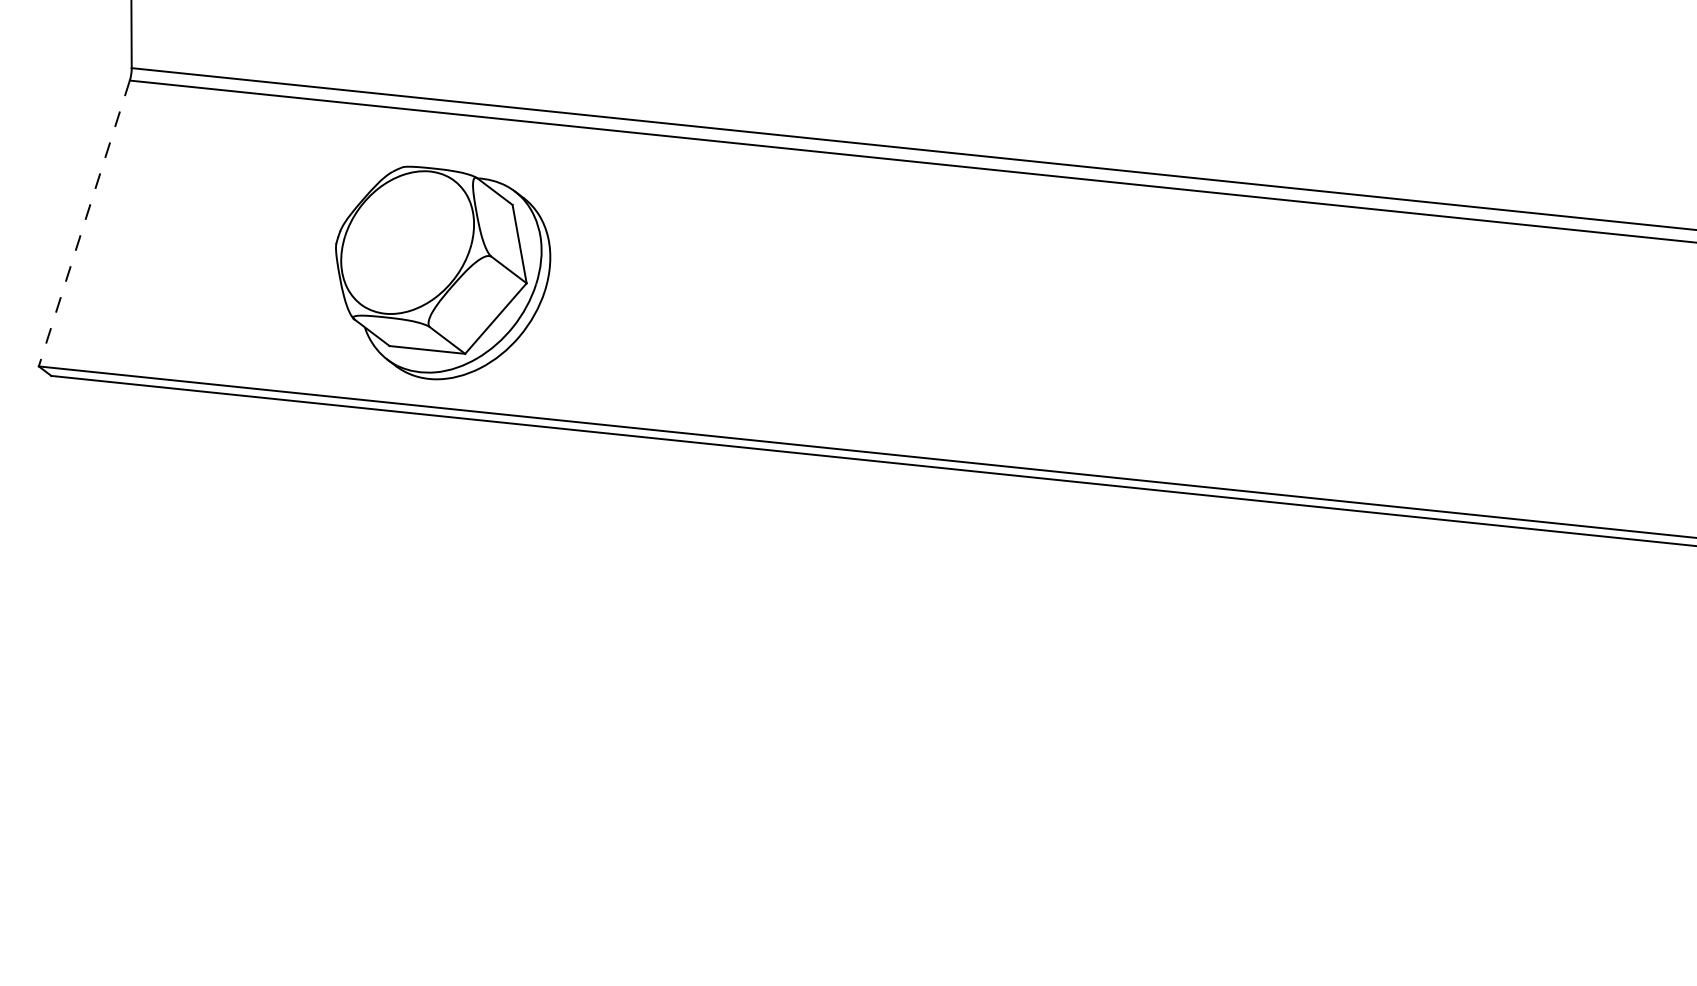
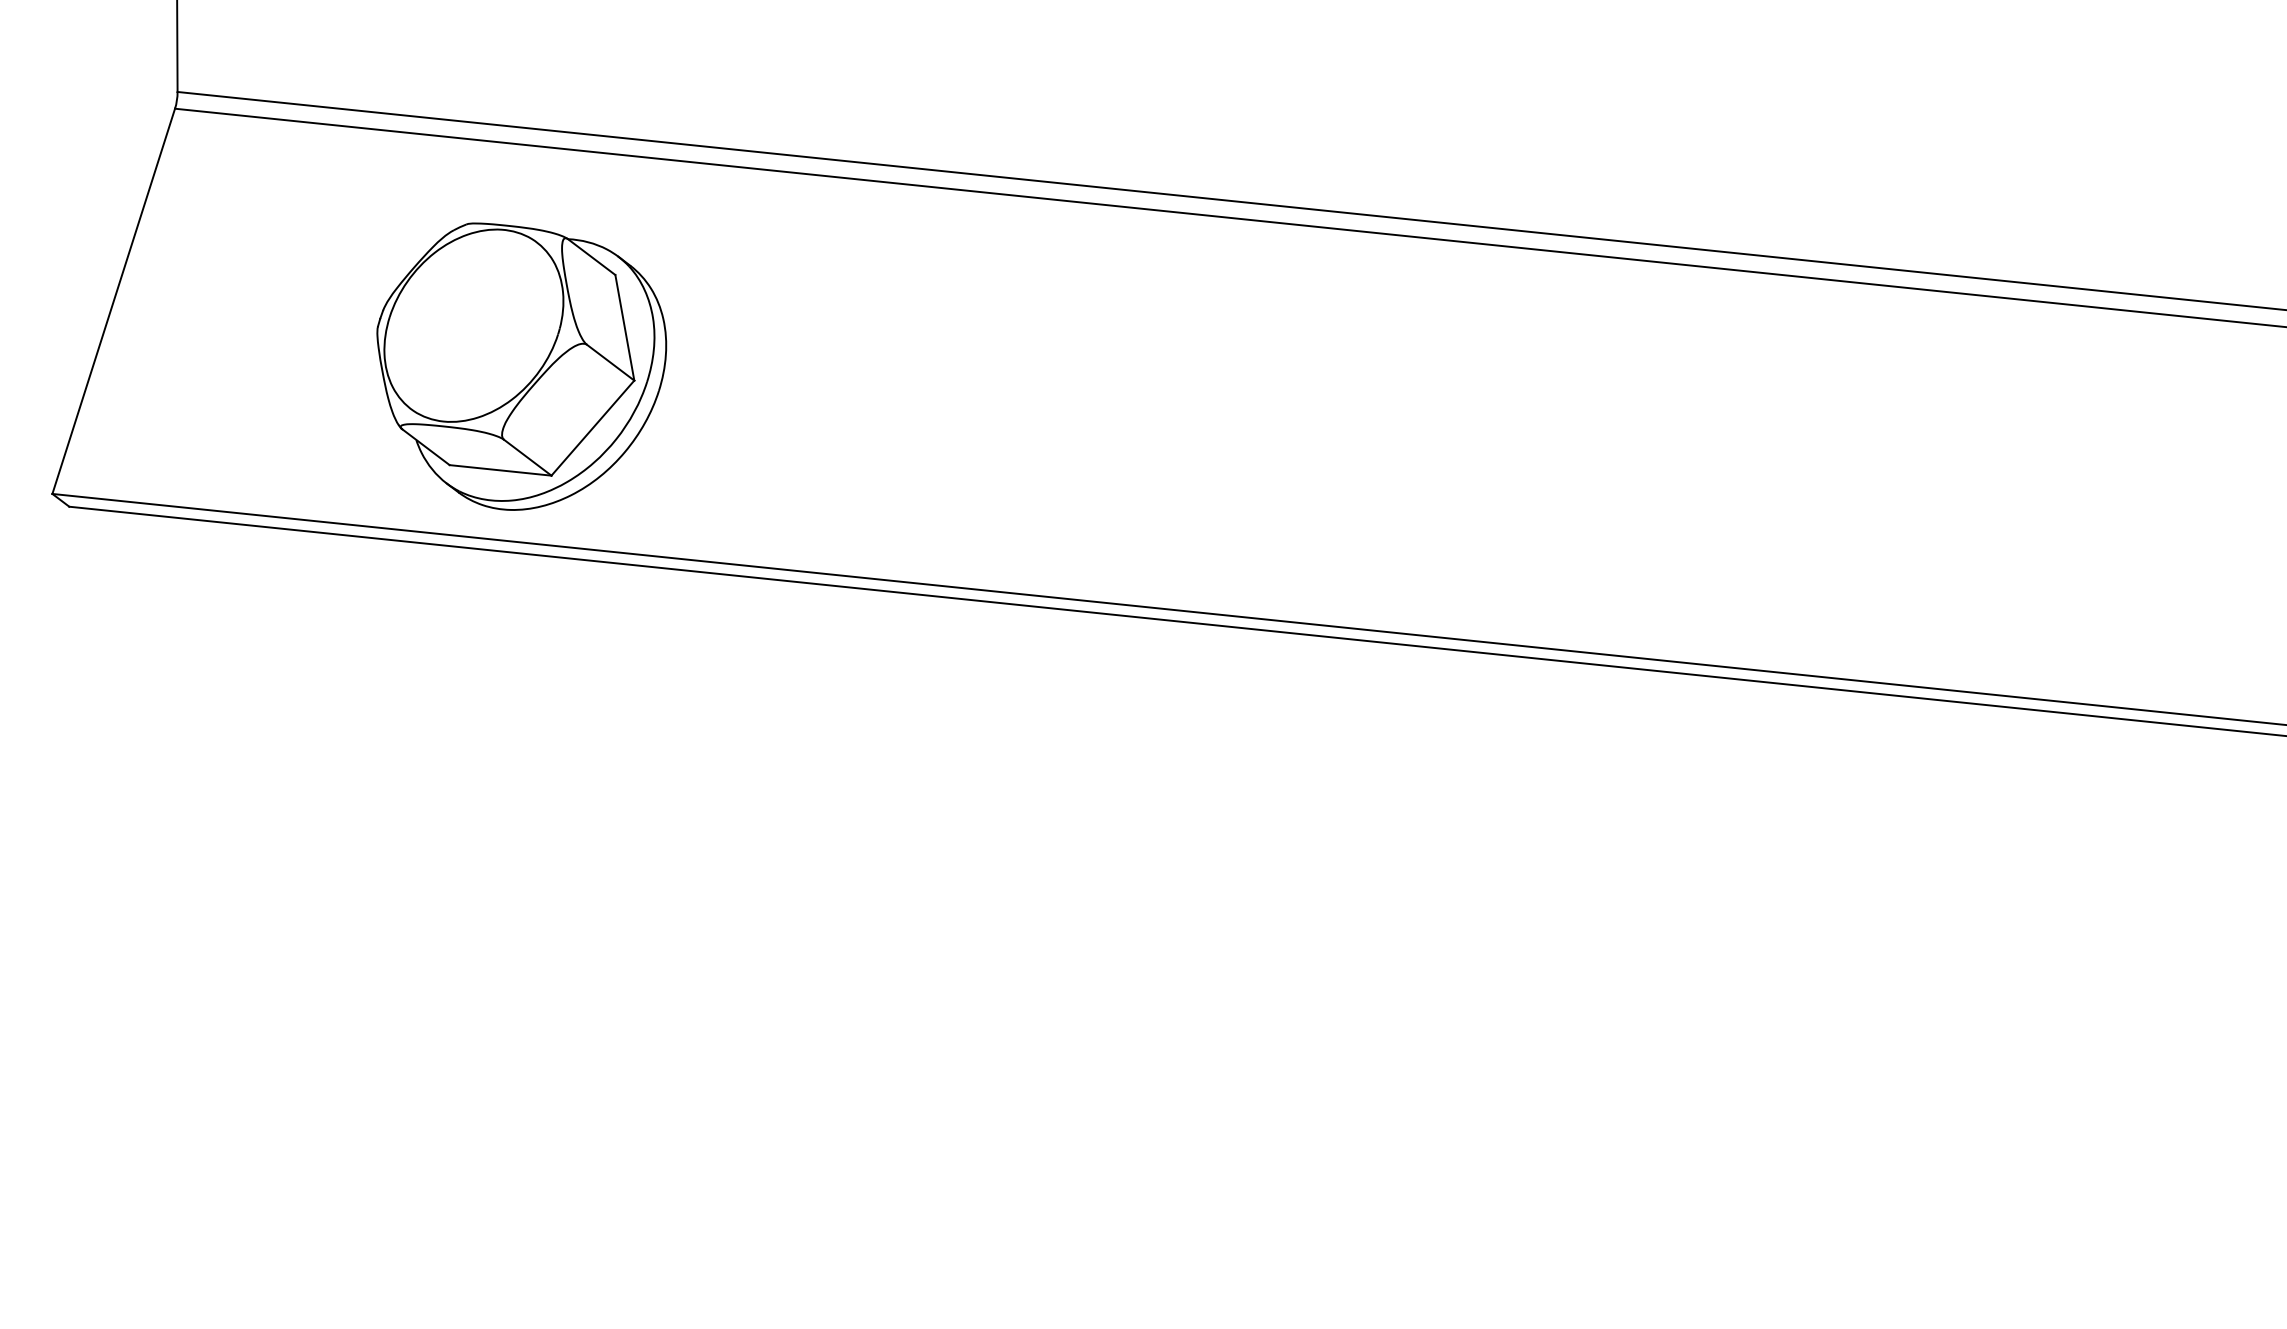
line: (84, 223) -> (113, 301), dashed -> solid
part: (443, 272) -> (522, 366), moved

